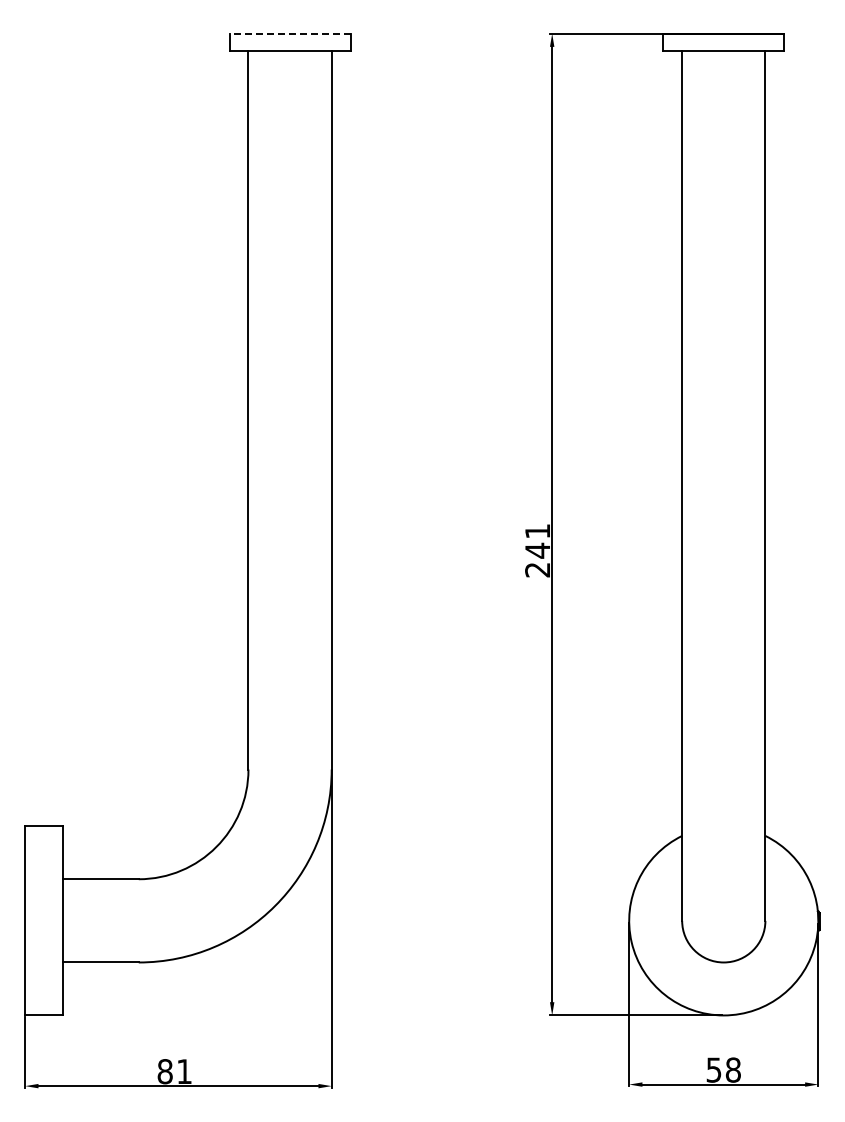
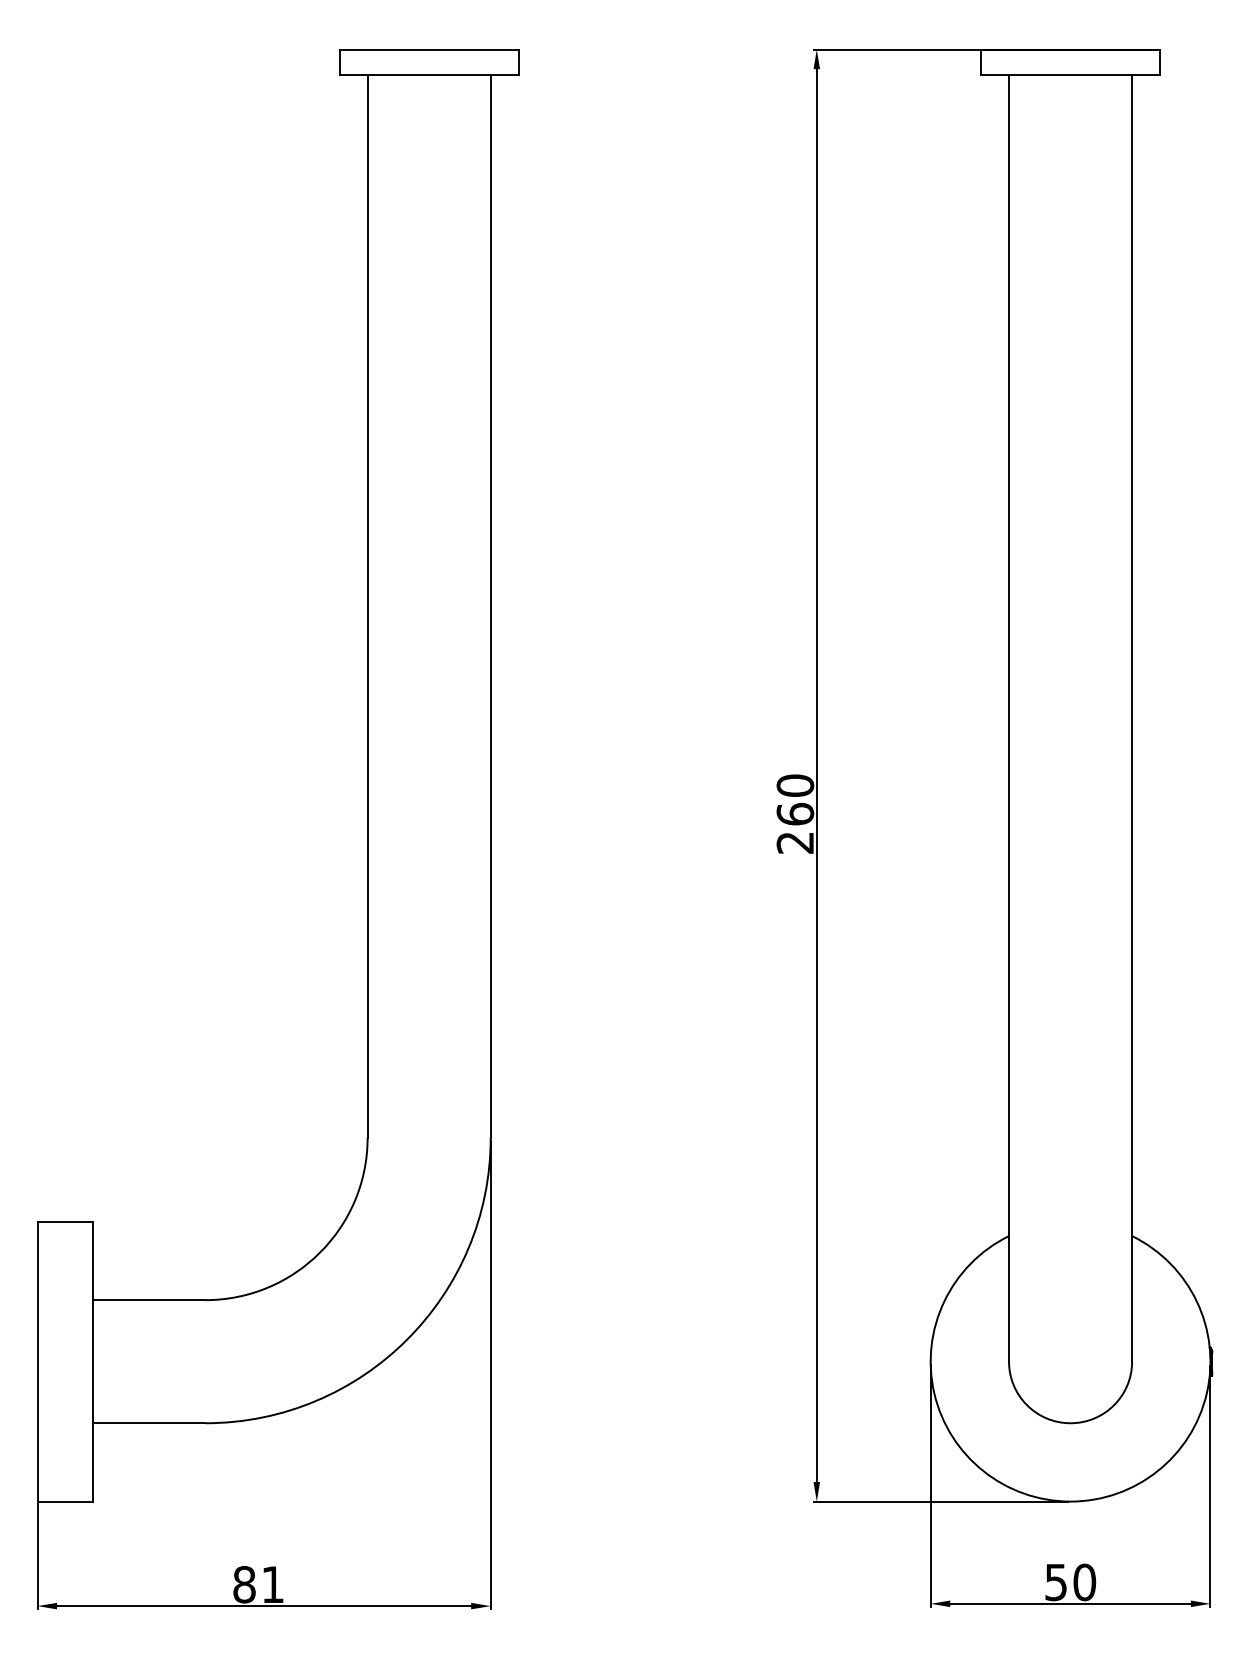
line: (290, 33) -> (429, 49), dashed -> solid
text: (537, 540) -> (795, 799), 241 -> 260
text: (732, 1069) -> (1083, 1581), 58 -> 50

